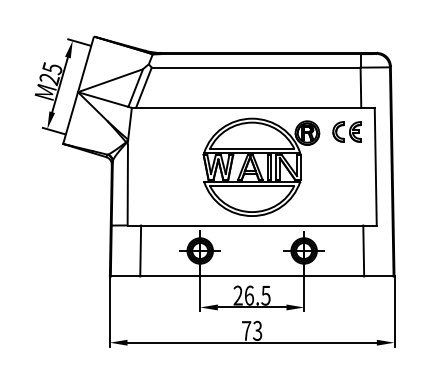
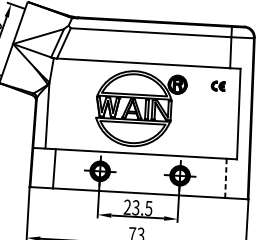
part: (346, 131) -> (217, 85), size x0.6
part: (261, 166) -> (140, 108), moved
line: (363, 251) -> (225, 178), solid -> dashed
text: (249, 295) -> (136, 207), 26.5 -> 23.5

